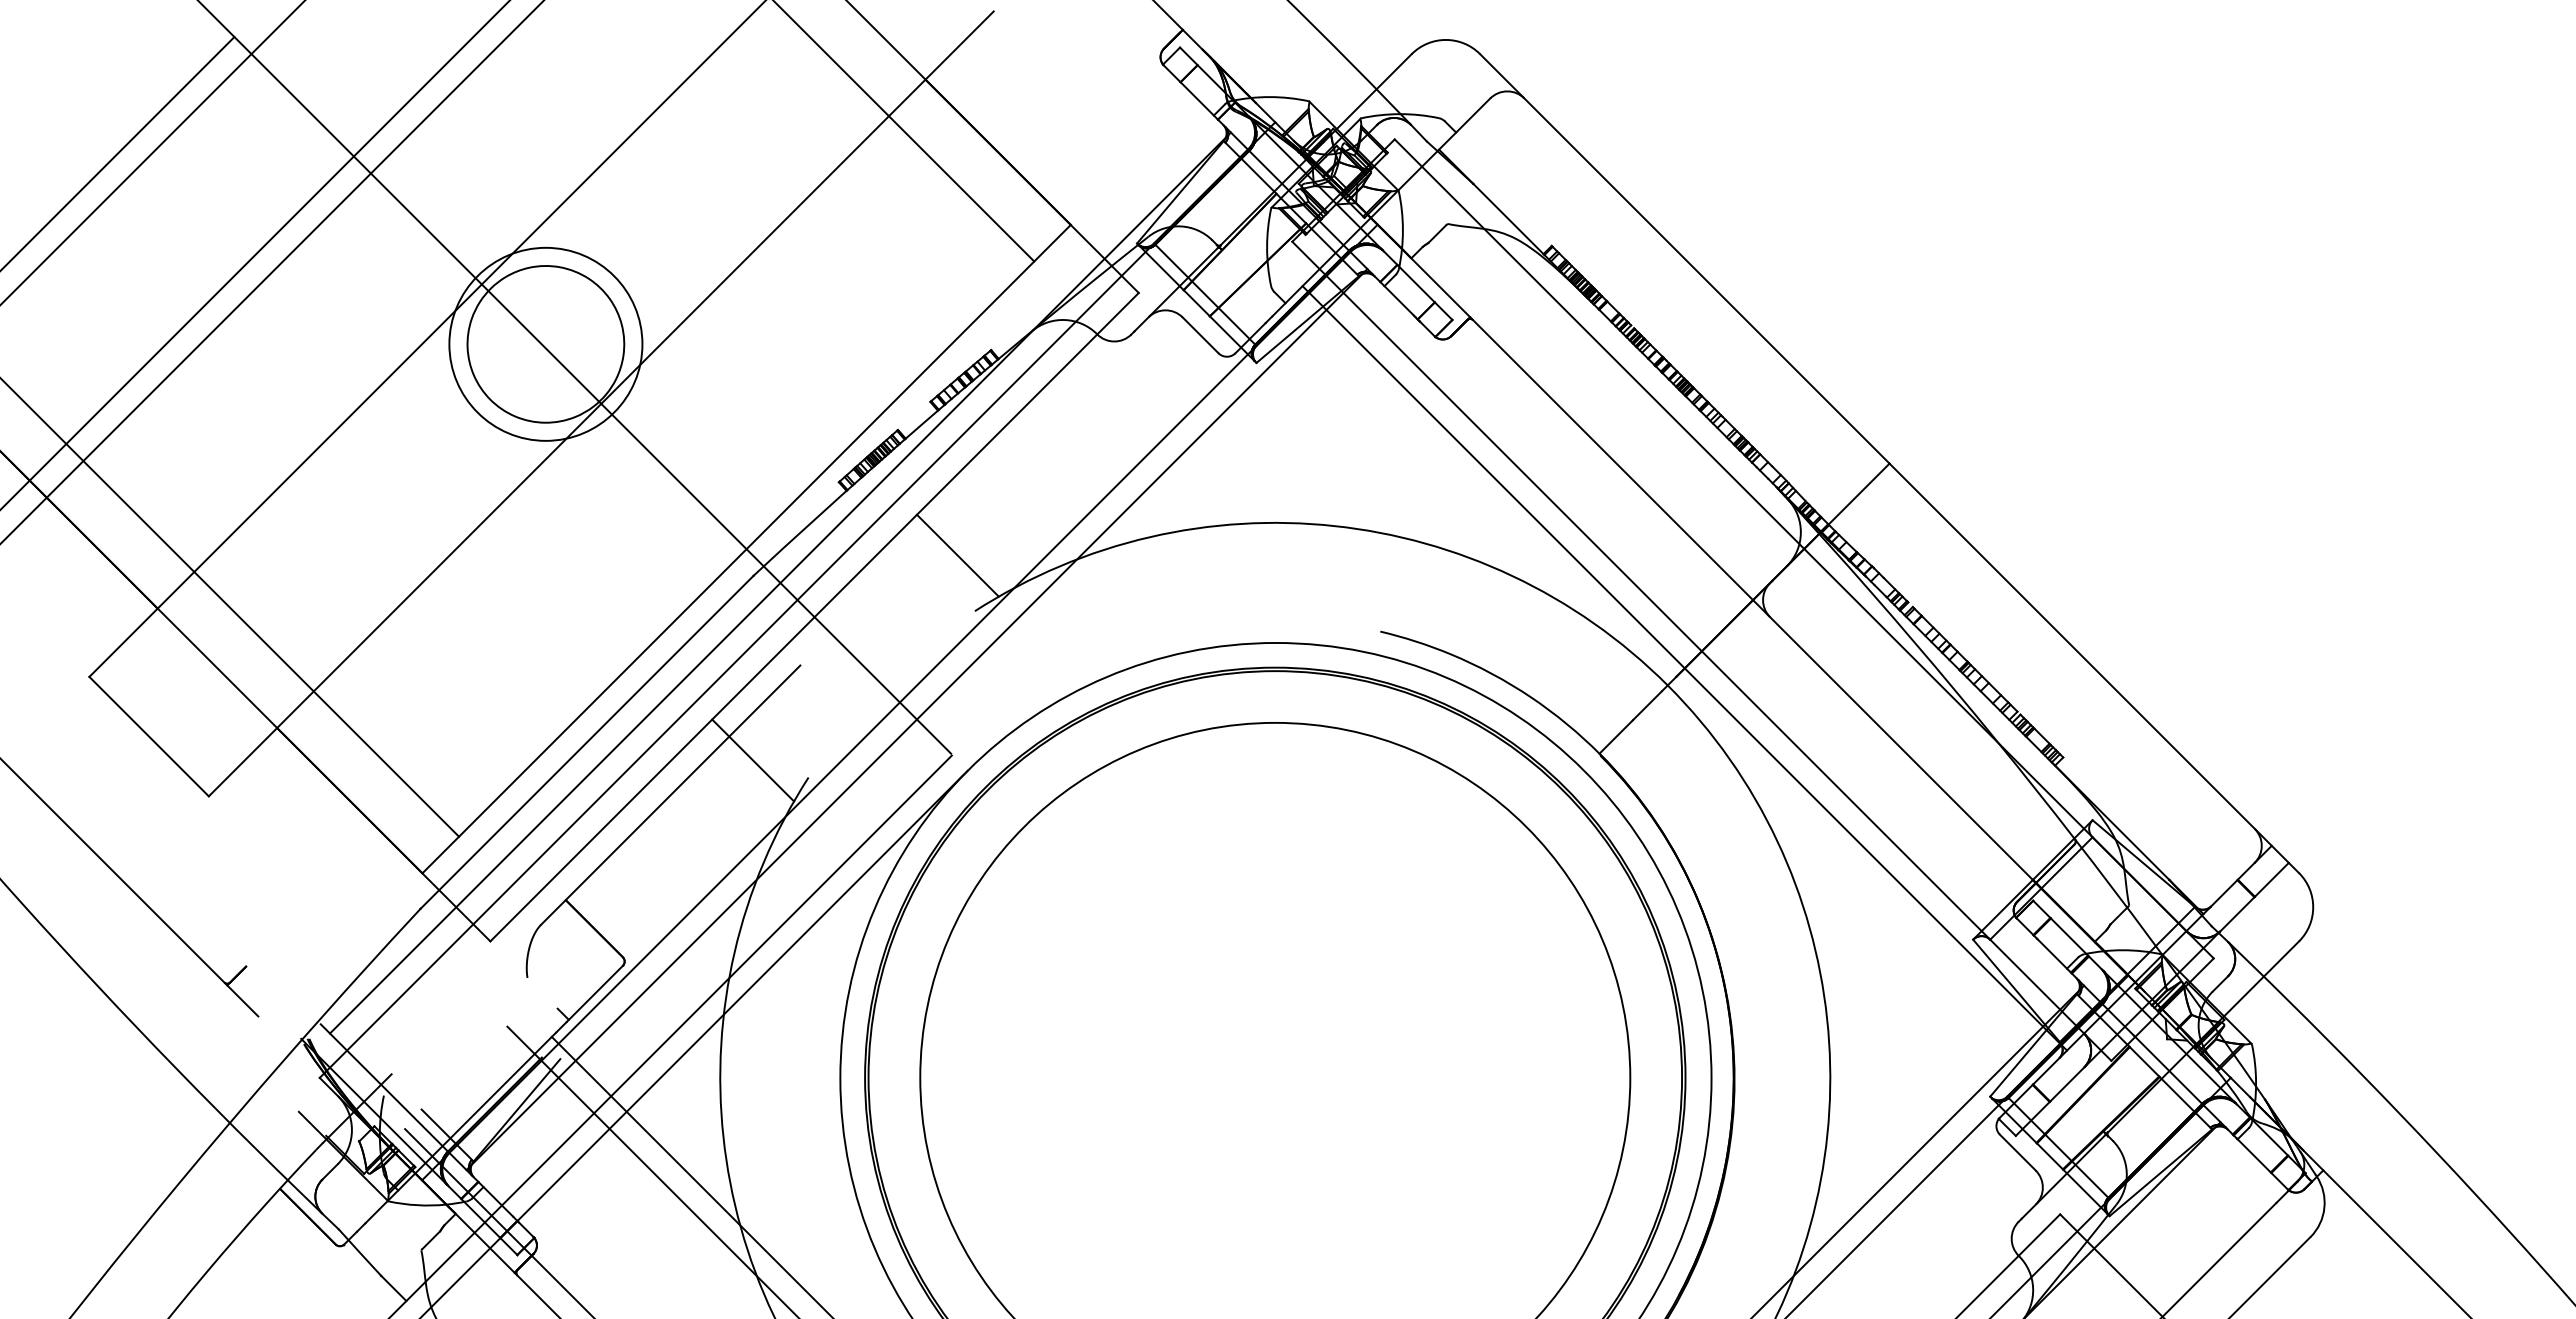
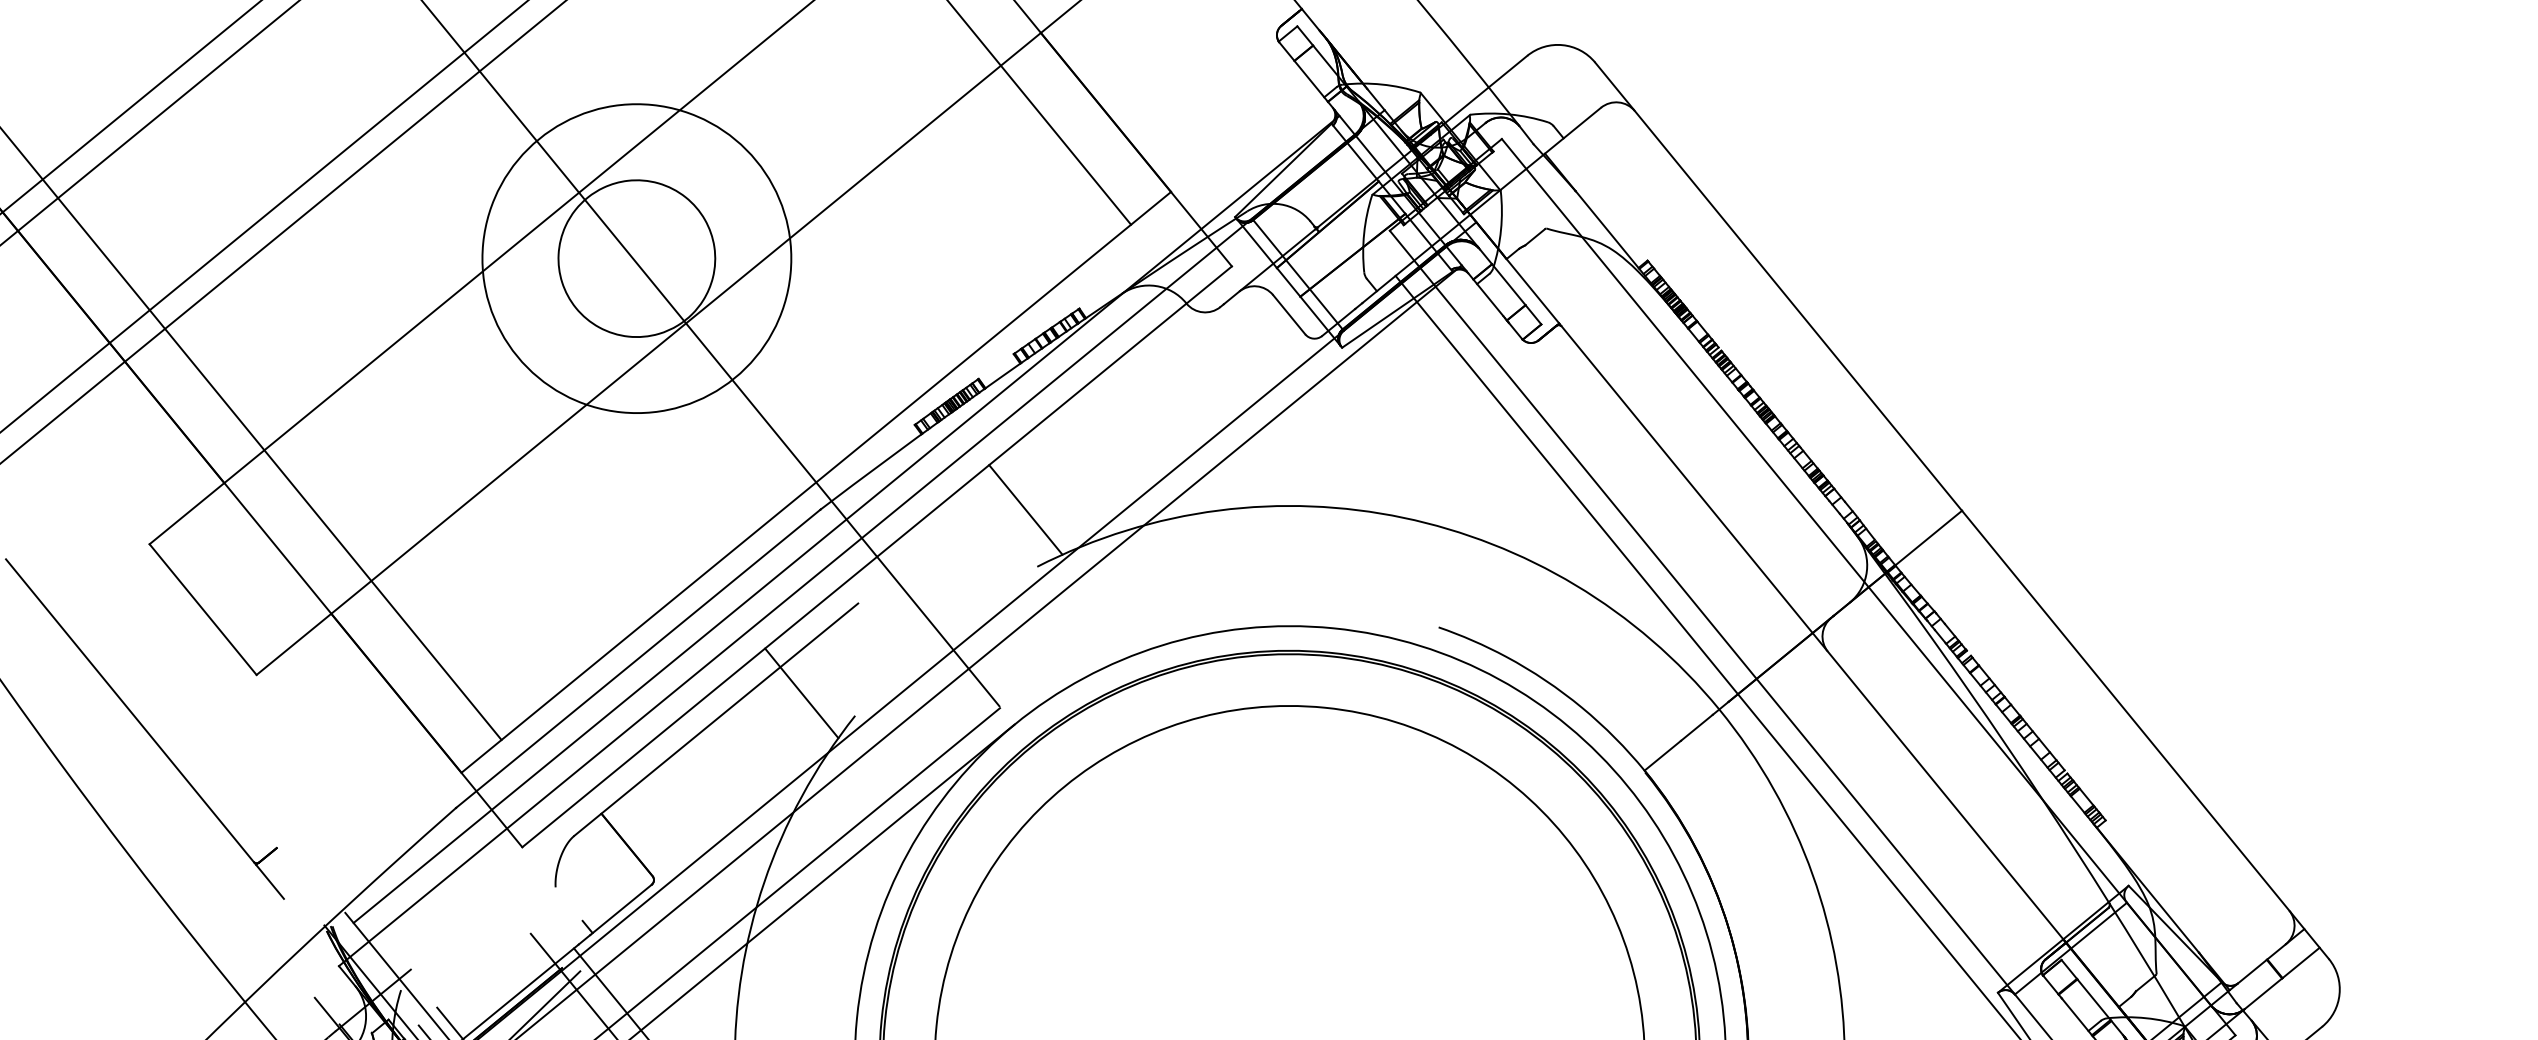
circle: (545, 343) -> (636, 257), size x1.6

